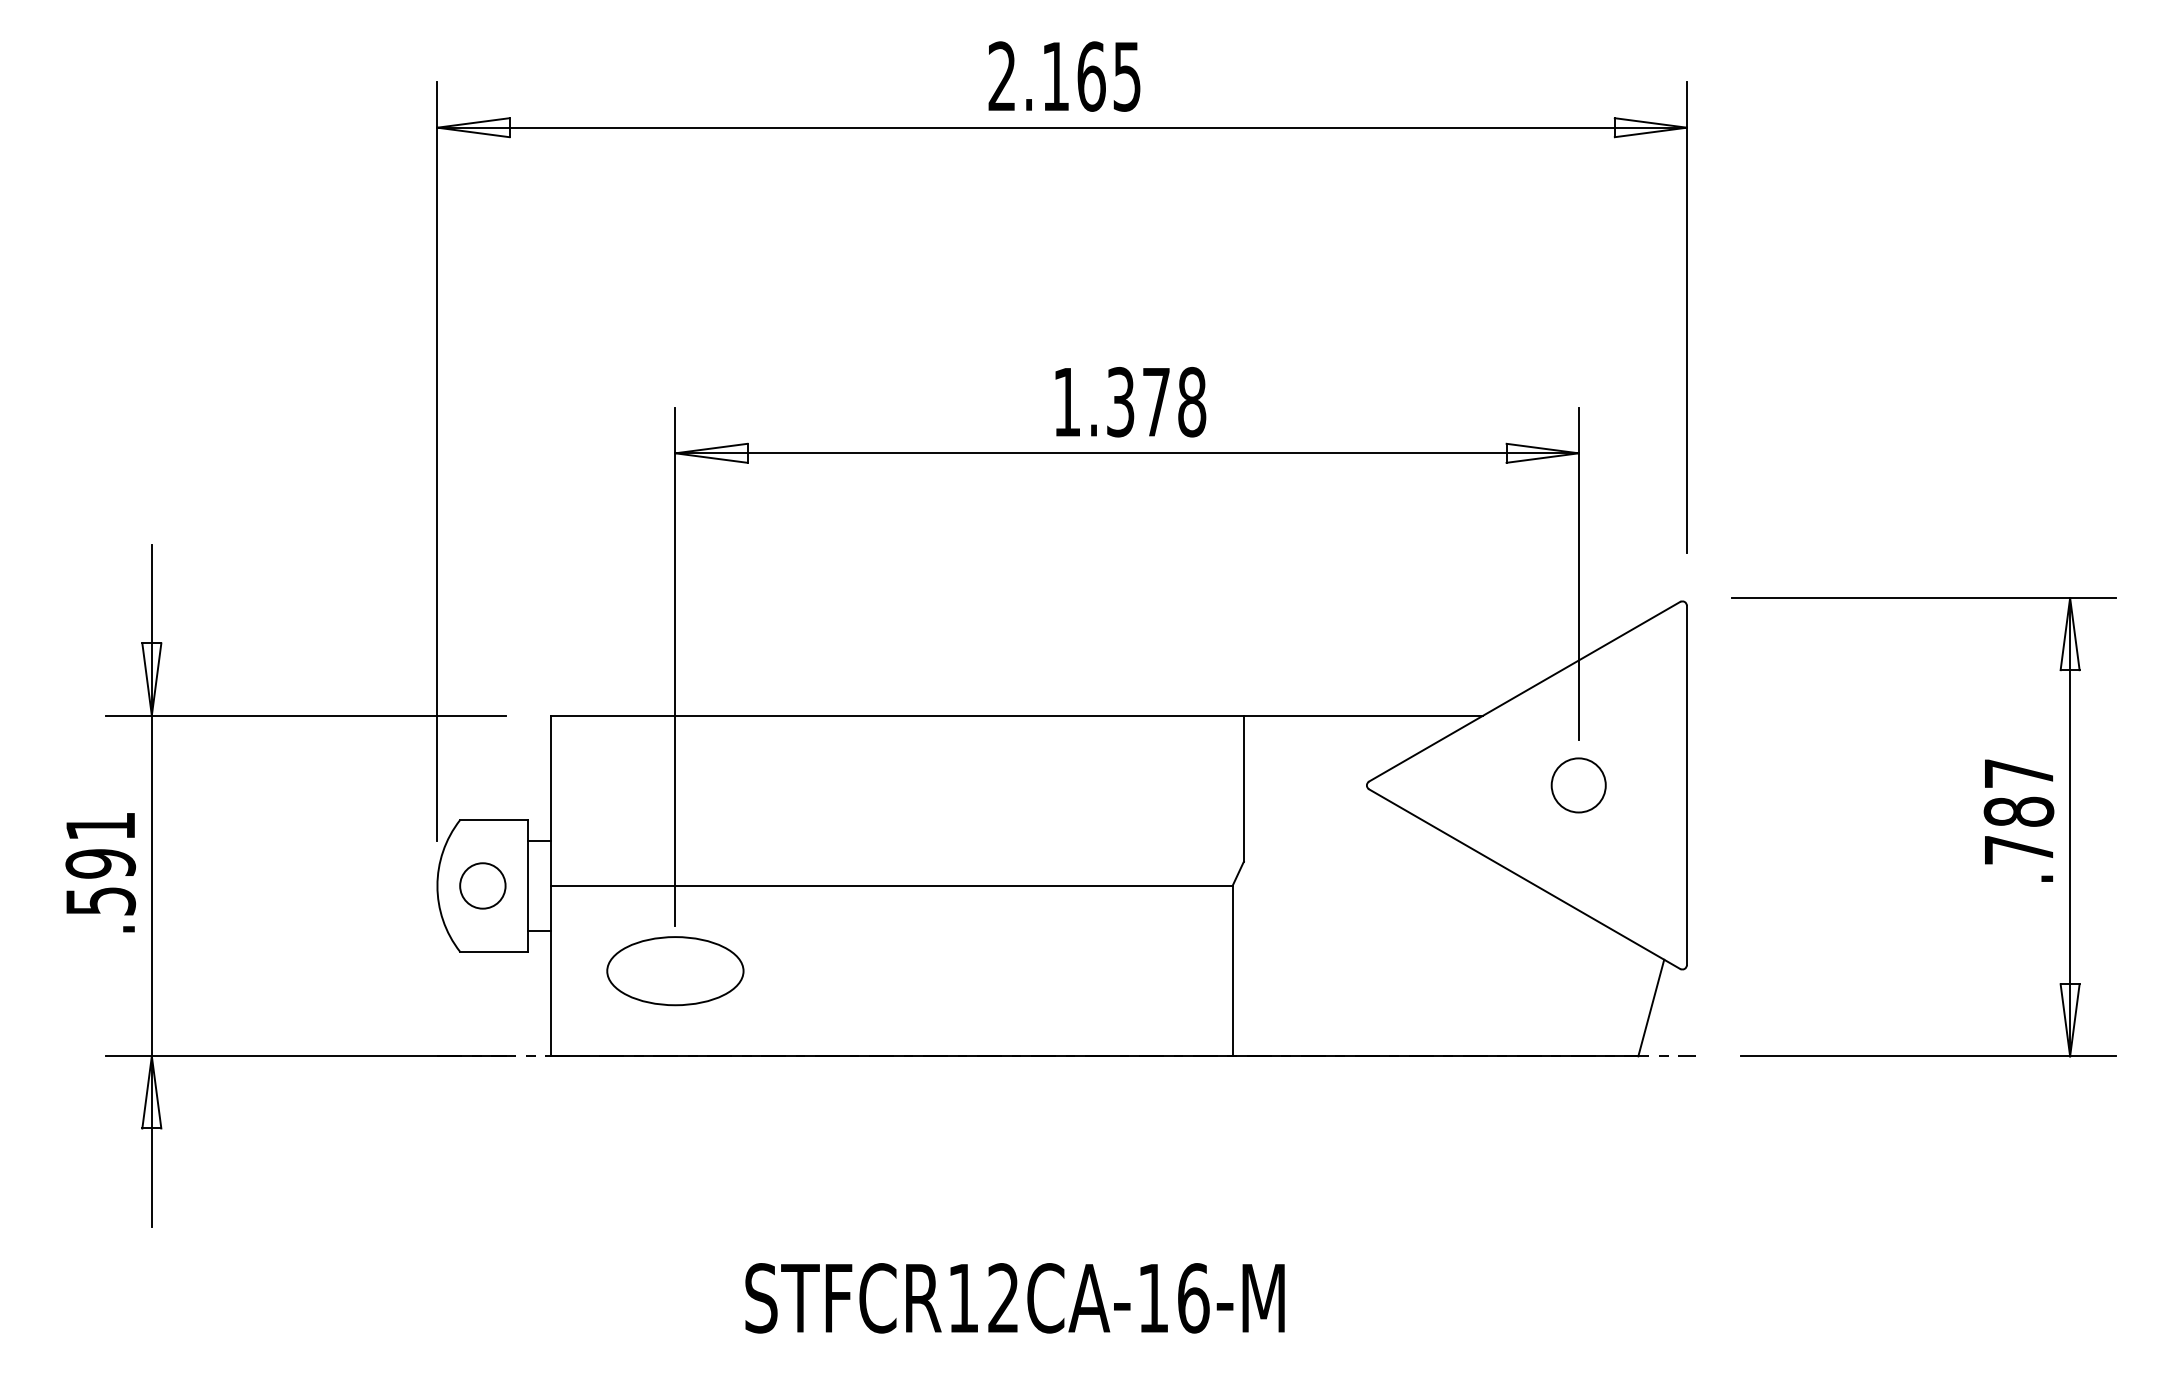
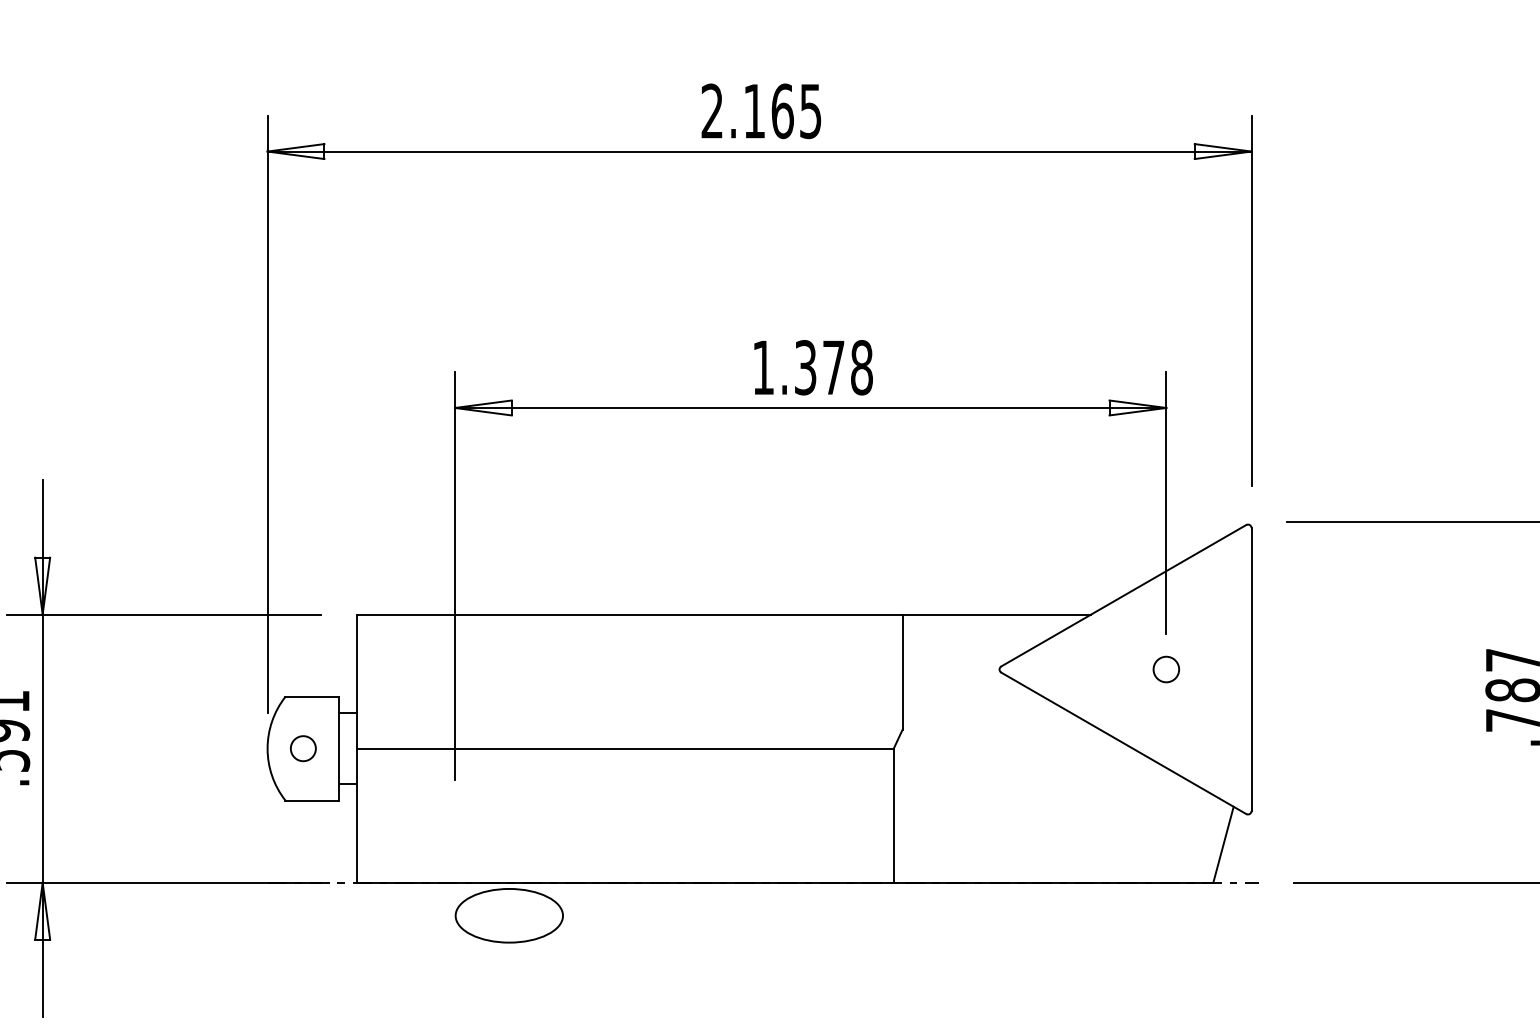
circle: (1578, 785) -> (1166, 669), size x0.6
circle: (482, 885) -> (303, 748), size x0.7
part: (675, 971) -> (509, 916), moved

